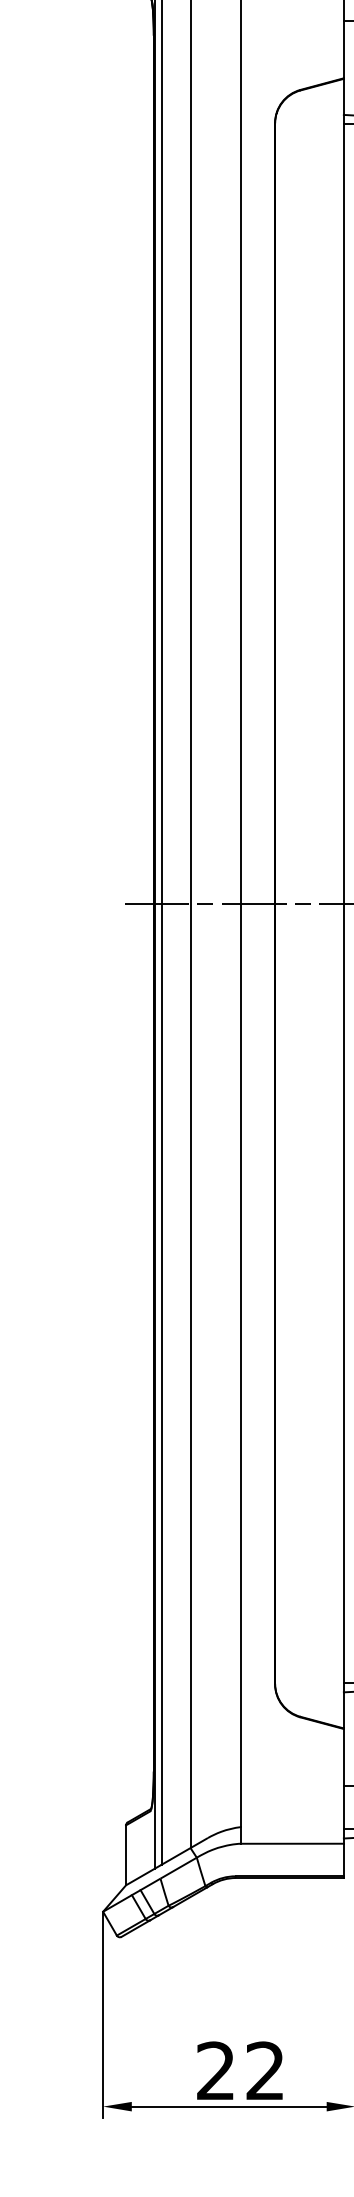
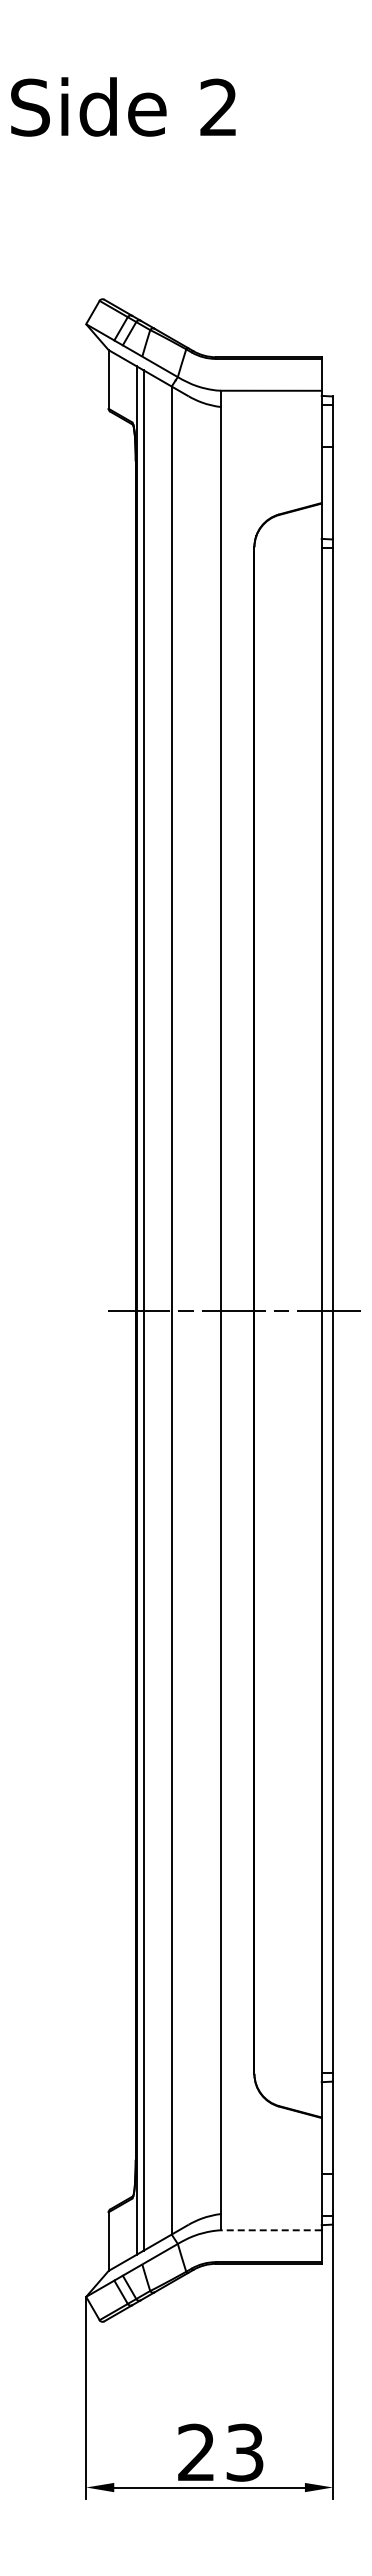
line: (291, 1843) -> (270, 2230), solid -> dashed
text: (264, 2070) -> (244, 2452), 22 -> 23

